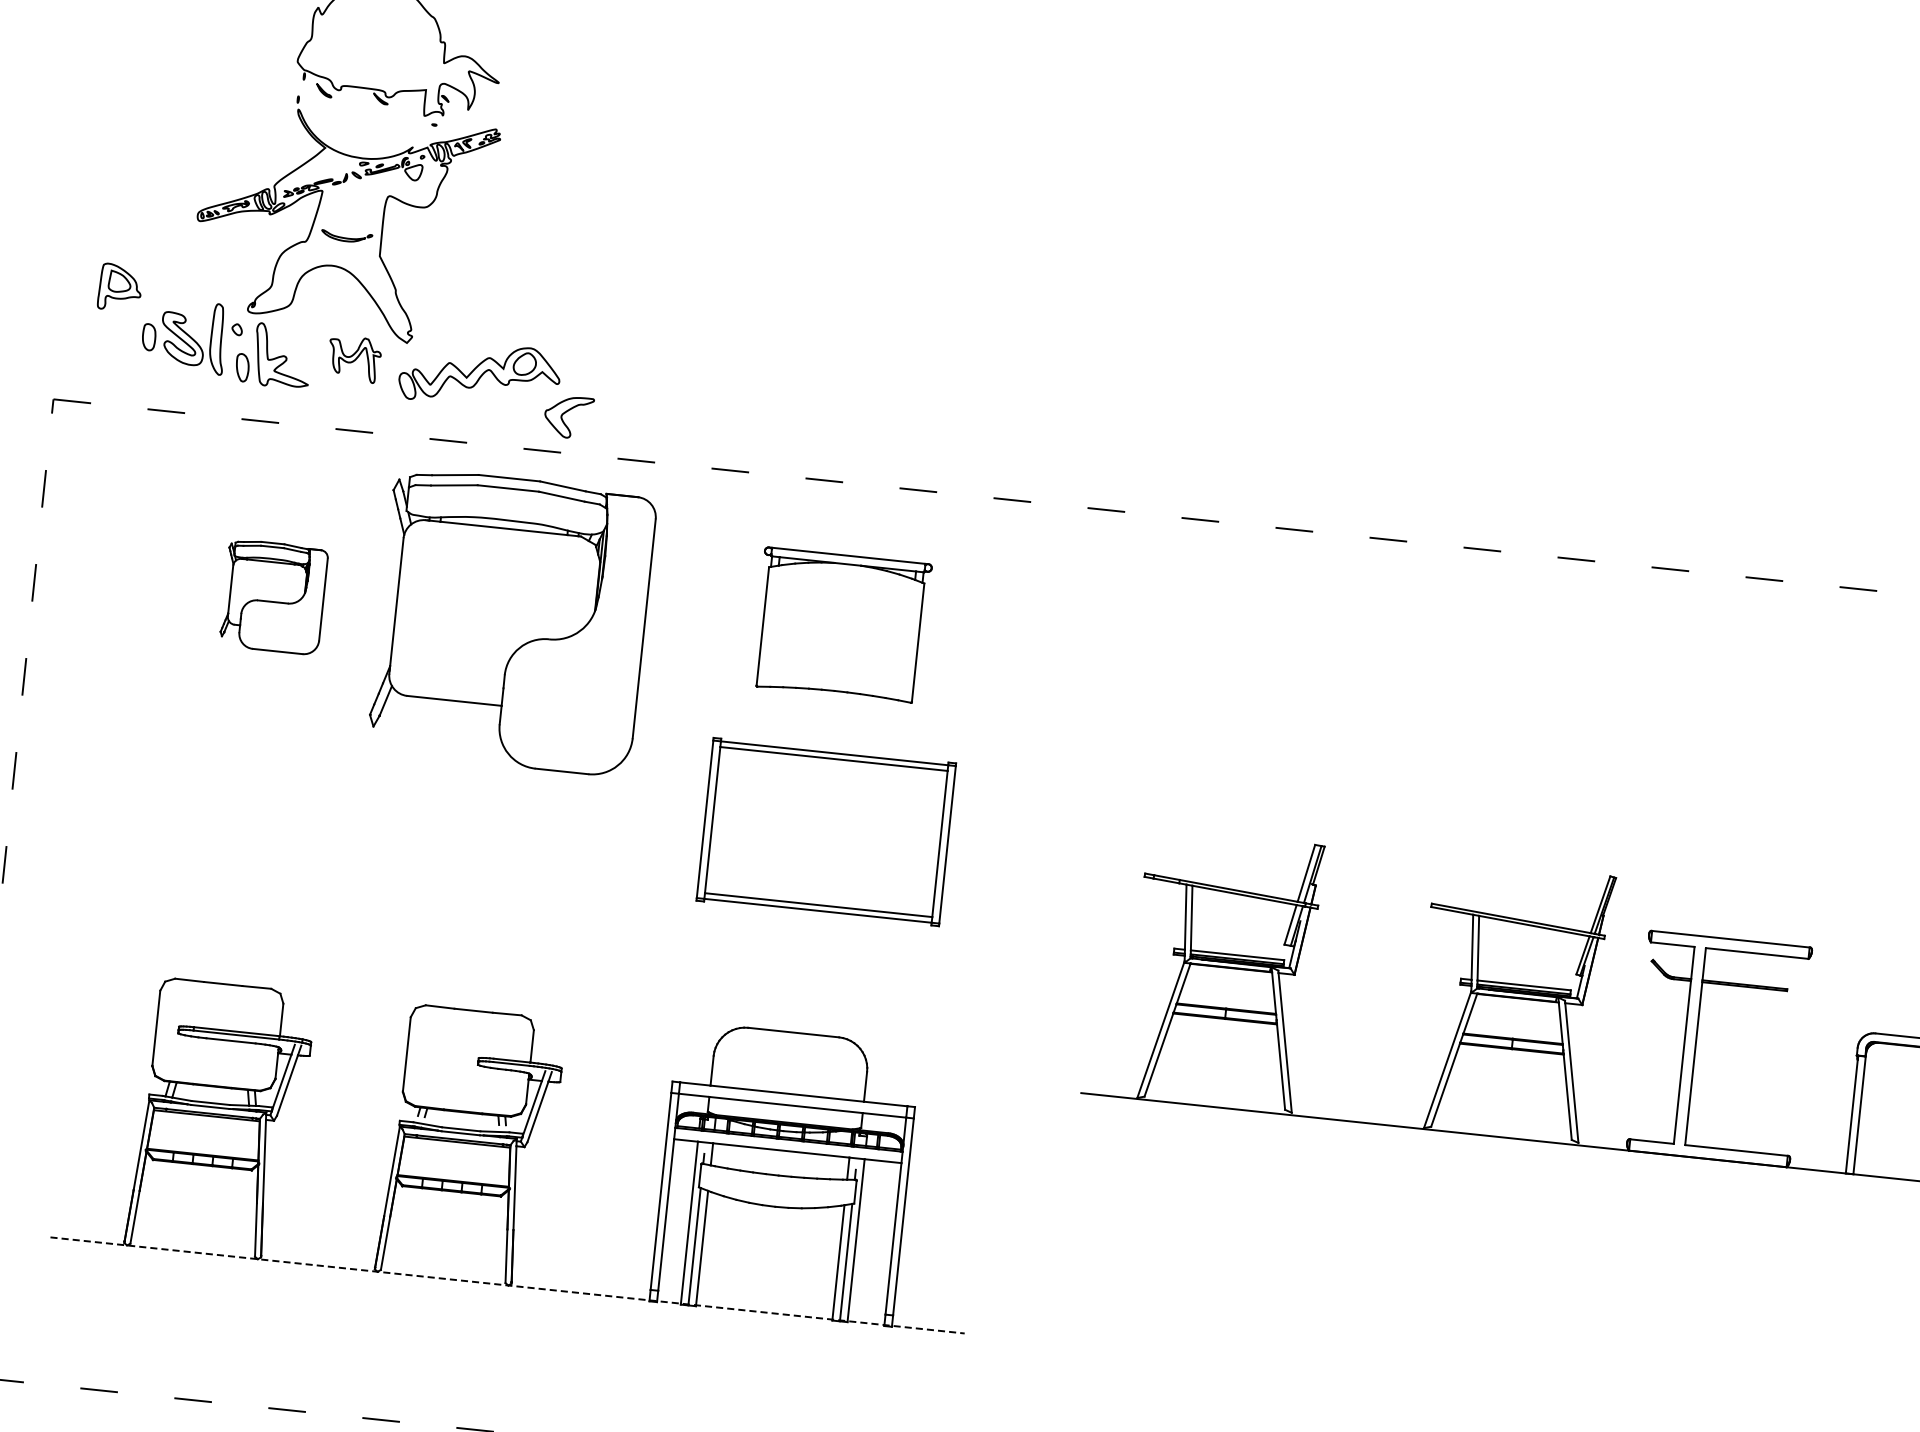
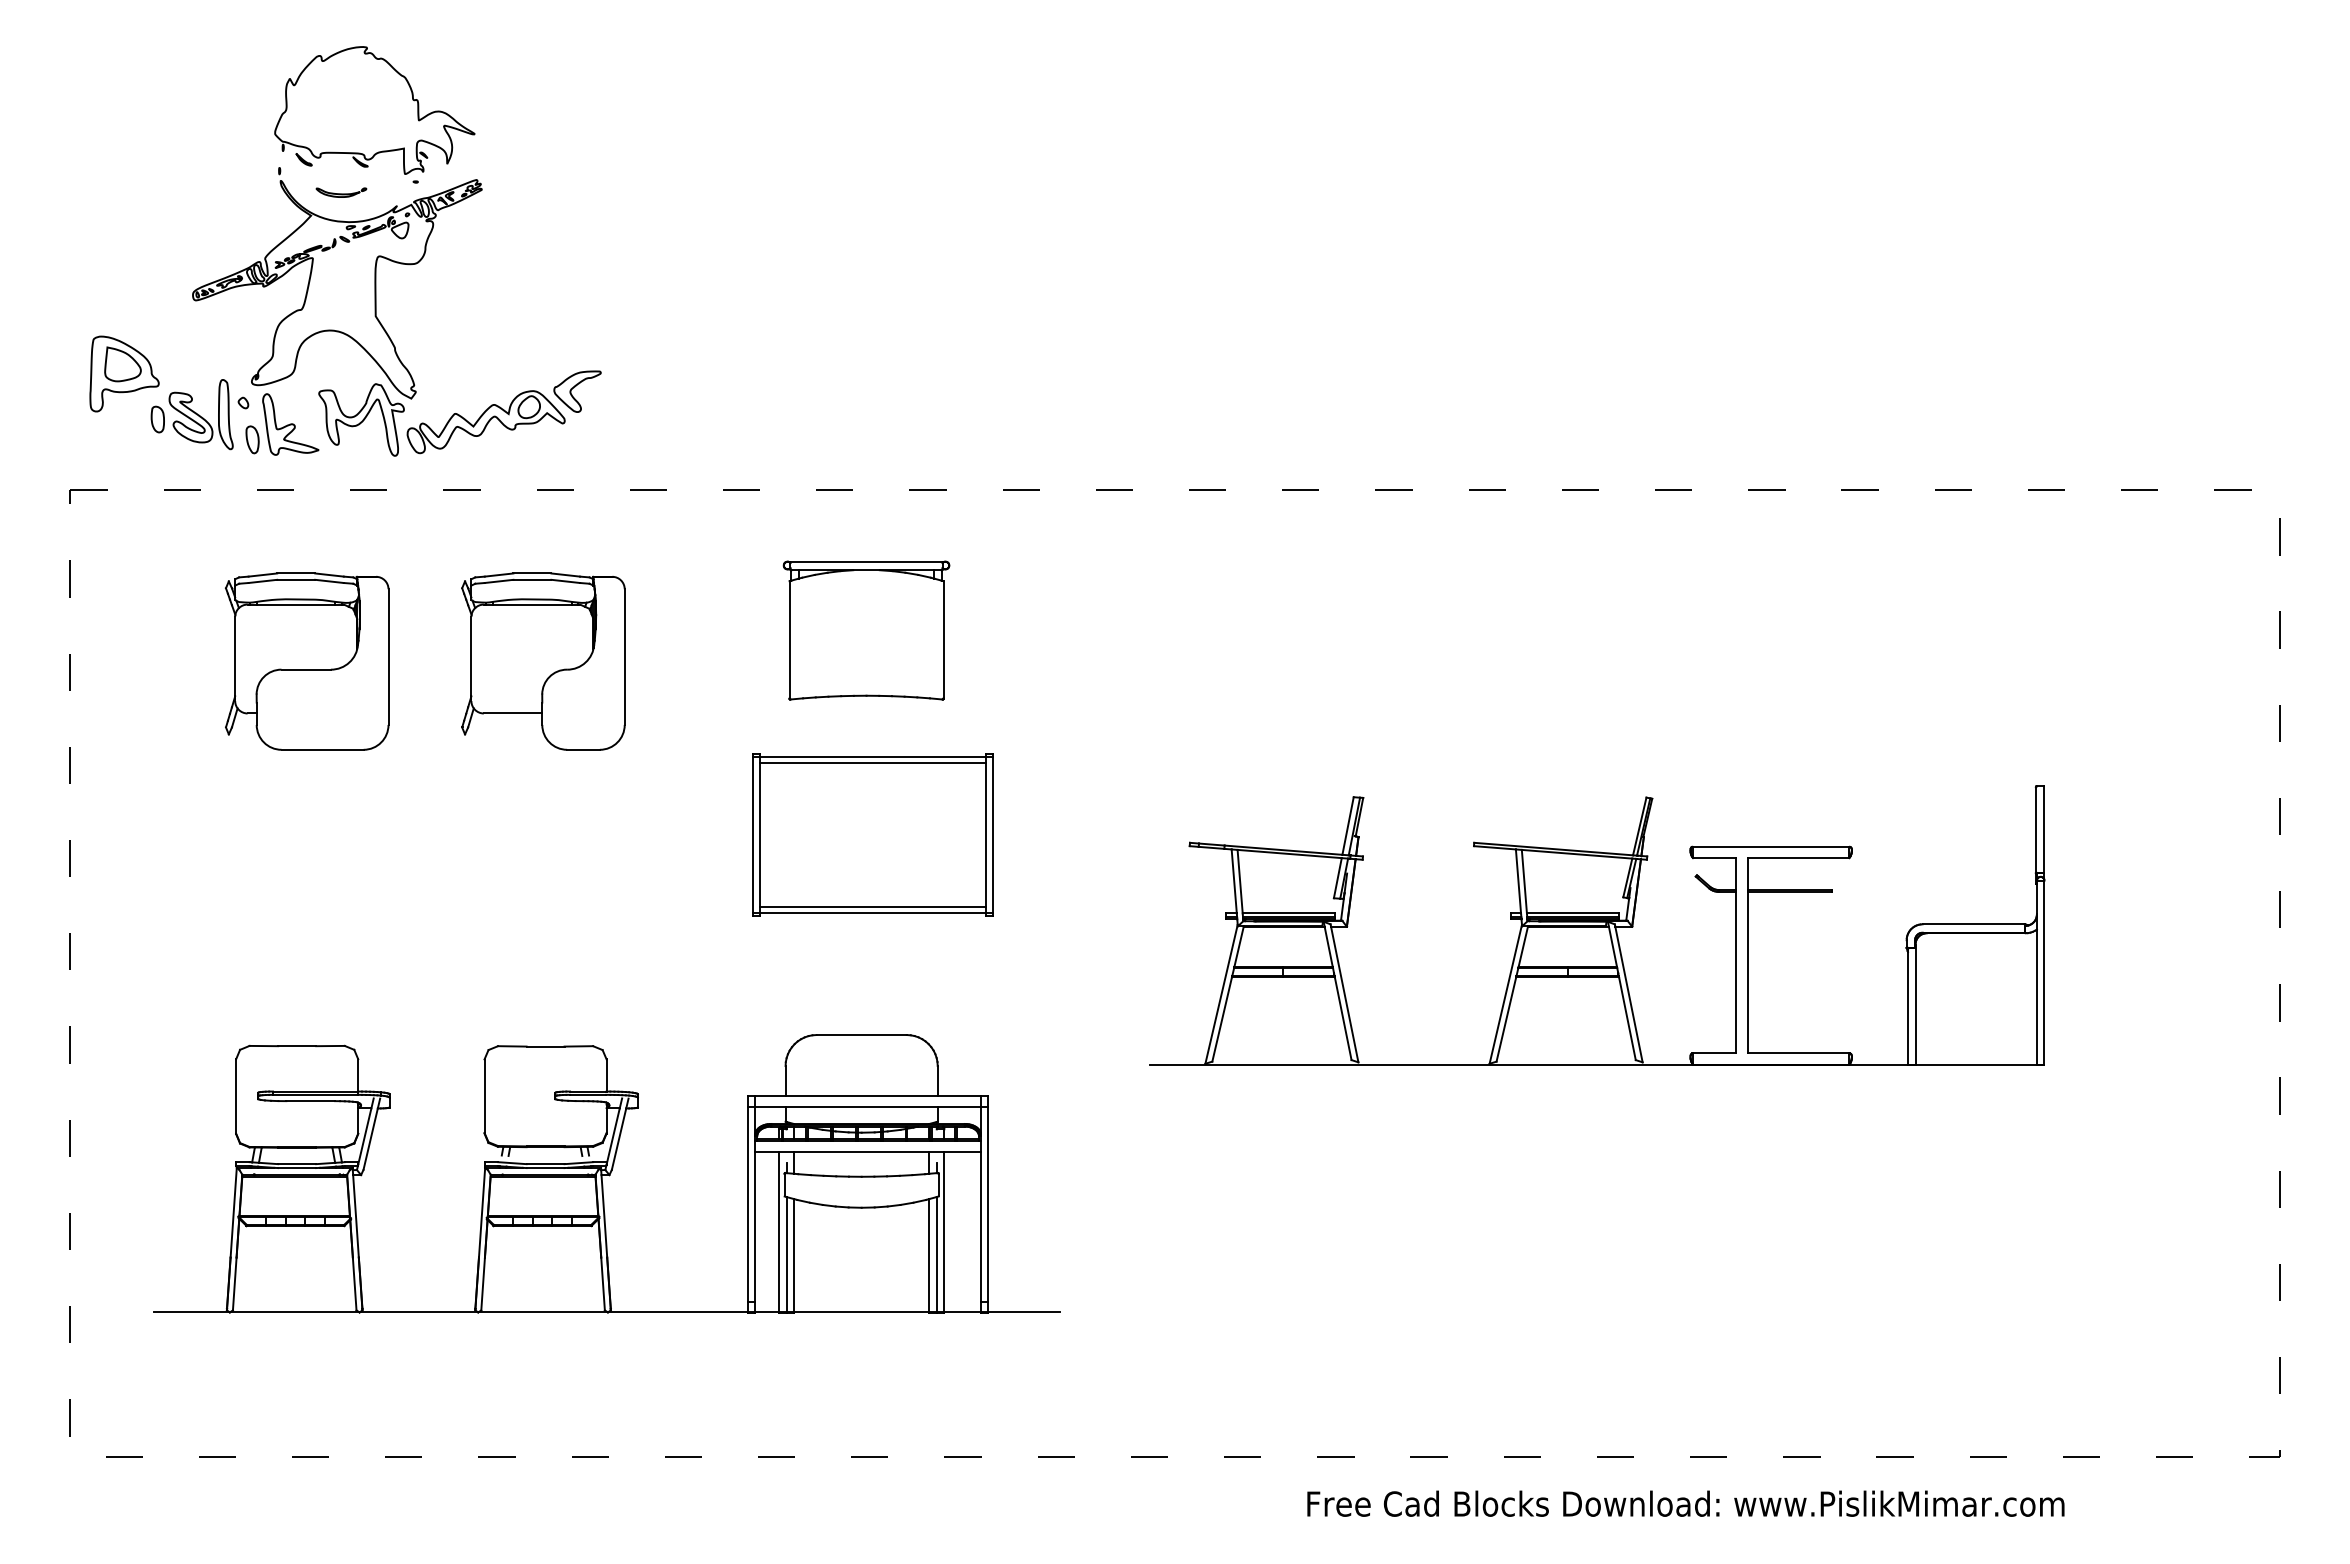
part: (346, 236) -> (341, 192), moved
part: (120, 287) -> (124, 373), size x1.67
part: (354, 358) -> (361, 419), size x1.67
part: (568, 416) -> (577, 391), moved
part: (273, 597) -> (306, 661), size x1.67
part: (512, 622) -> (543, 661), size x0.62
line: (507, 1285) -> (607, 1312), dashed -> solid

